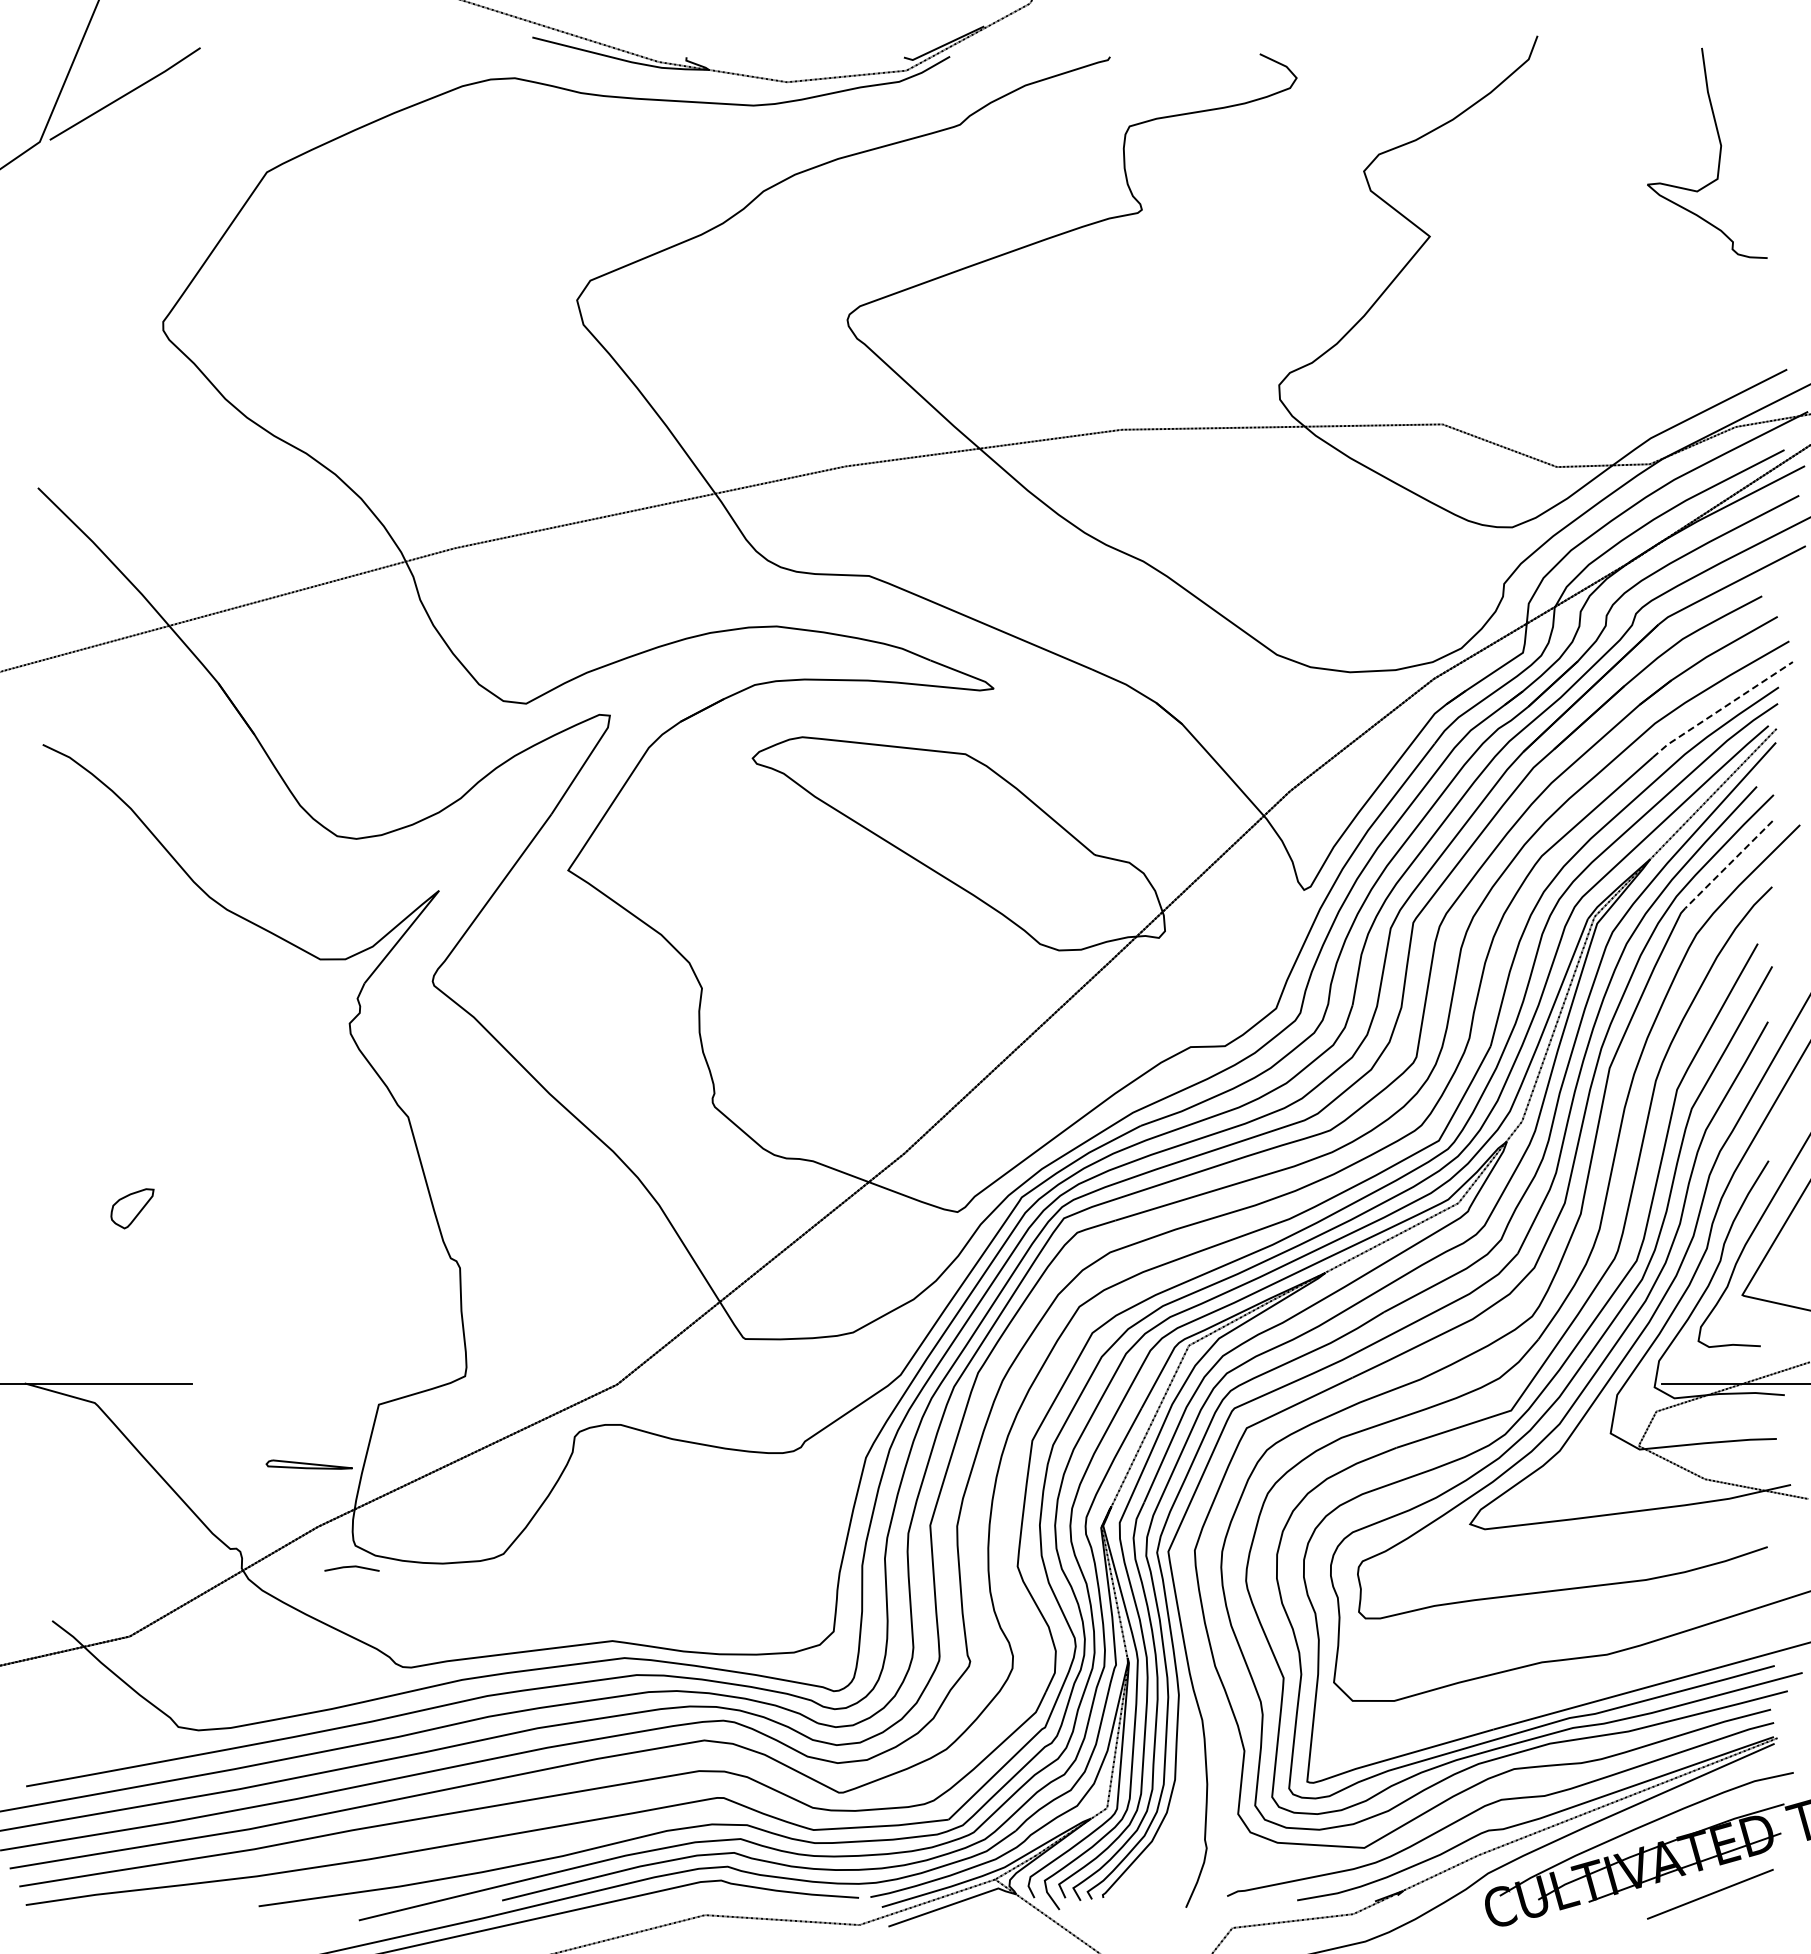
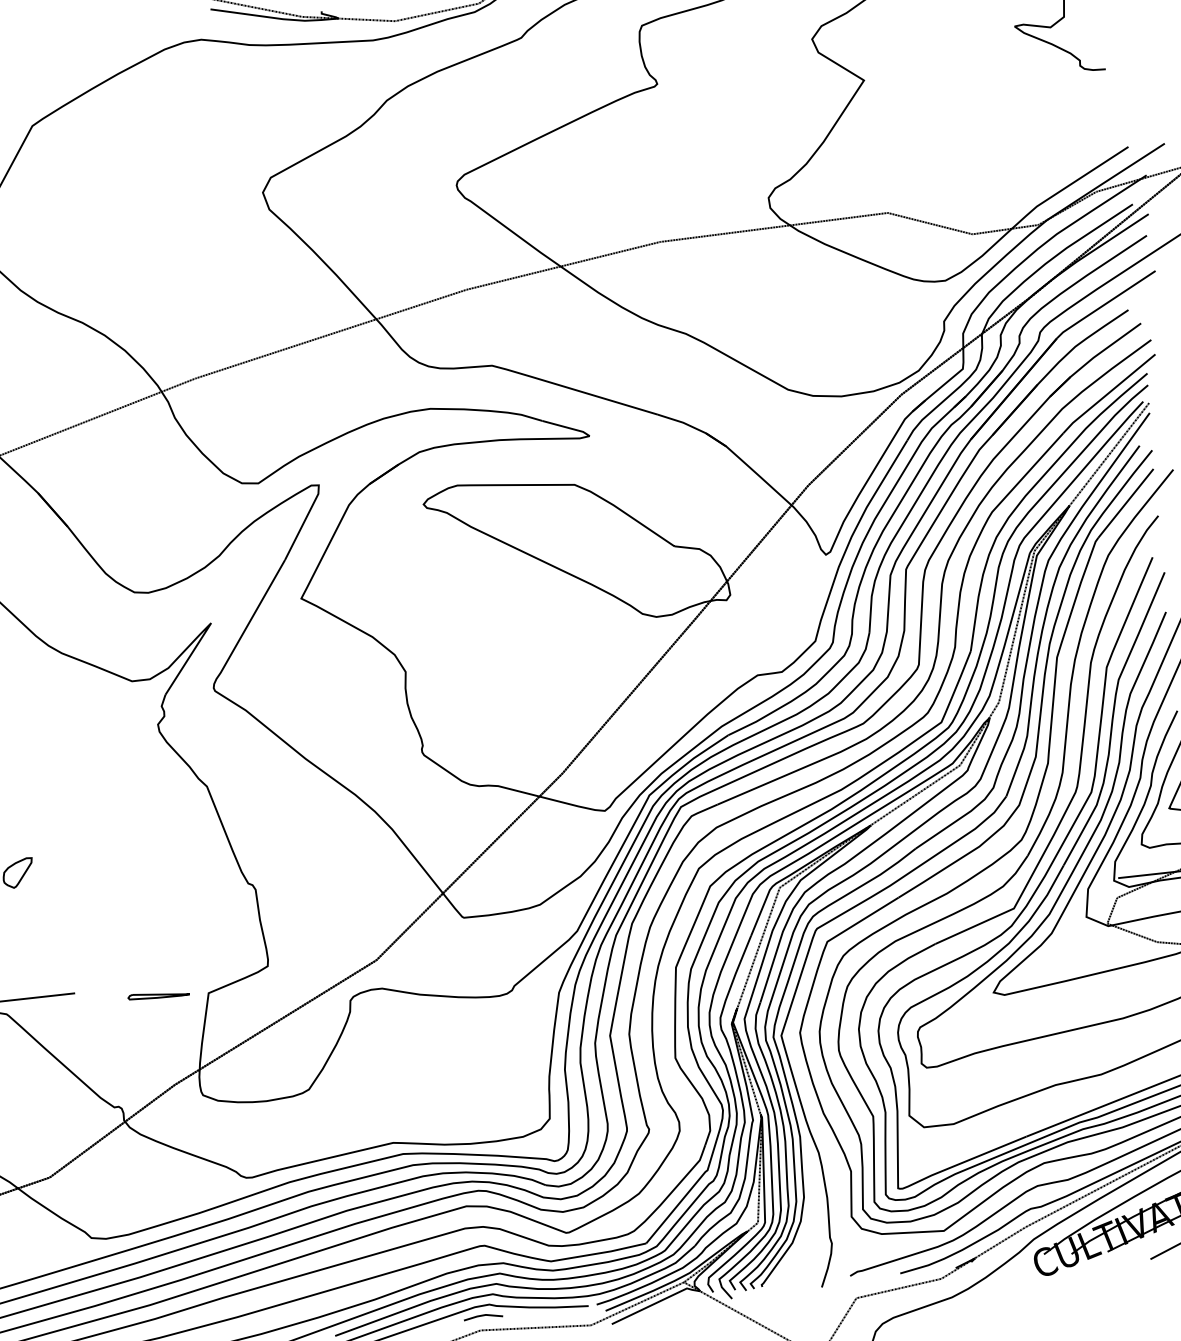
line: (1721, 709) -> (1108, 393), dashed -> solid
line: (1729, 864) -> (1126, 503), dashed -> solid
part: (308, 1464) -> (158, 995), moved
line: (351, 1567) -> (482, 1316), moved

